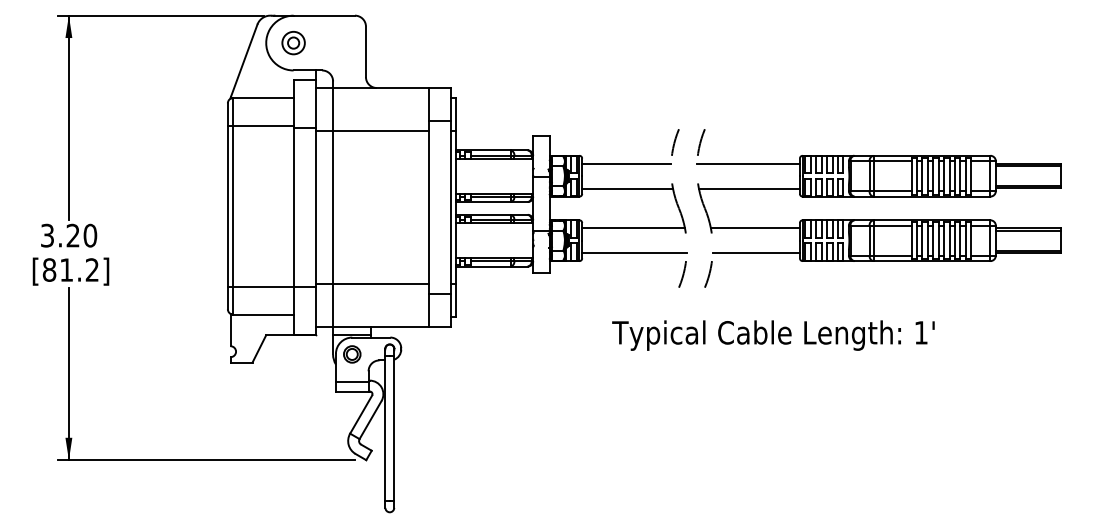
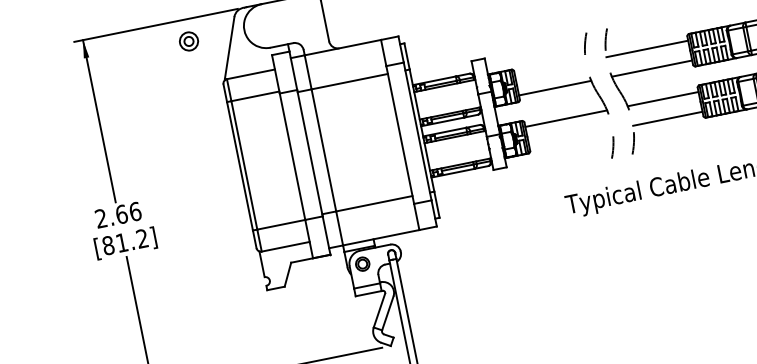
part: (293, 43) -> (188, 41), moved
line: (626, 163) -> (550, 68), removed
text: (69, 235) -> (118, 214), 3.20 -> 2.66
line: (634, 253) -> (571, 138), removed

